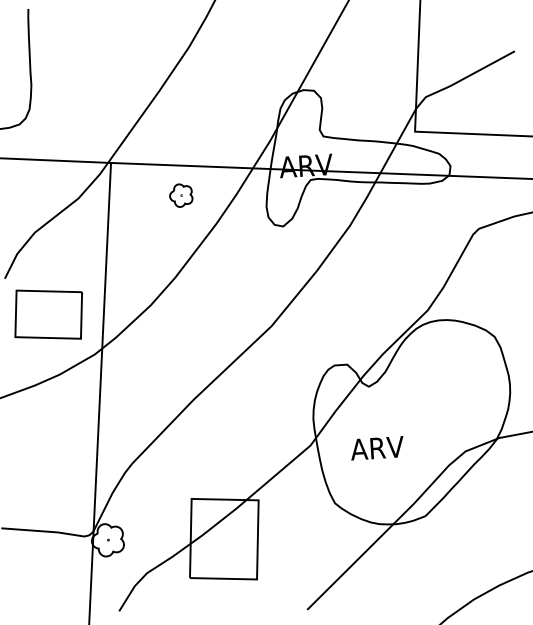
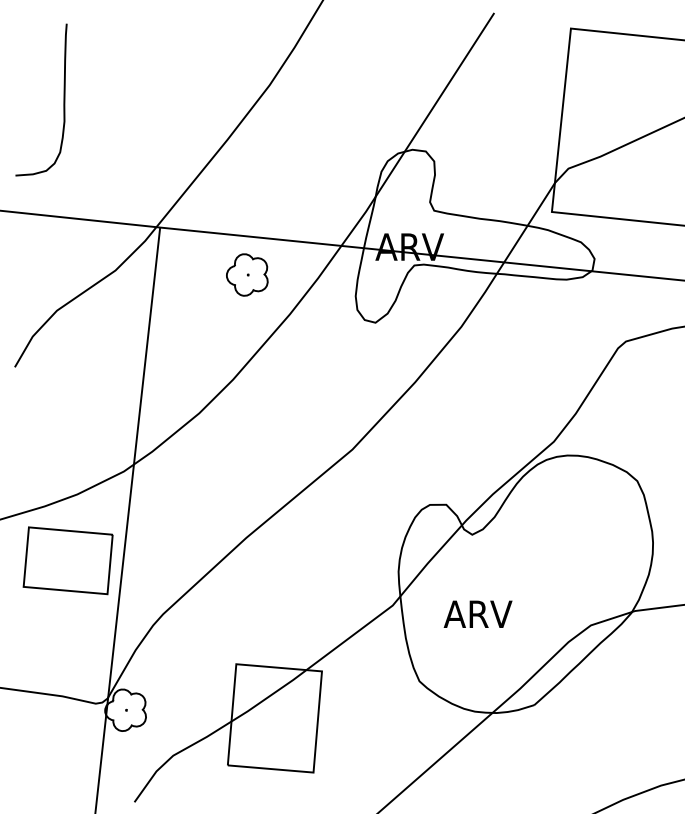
part: (181, 195) -> (247, 274), size x1.43
part: (48, 314) -> (67, 560), moved

